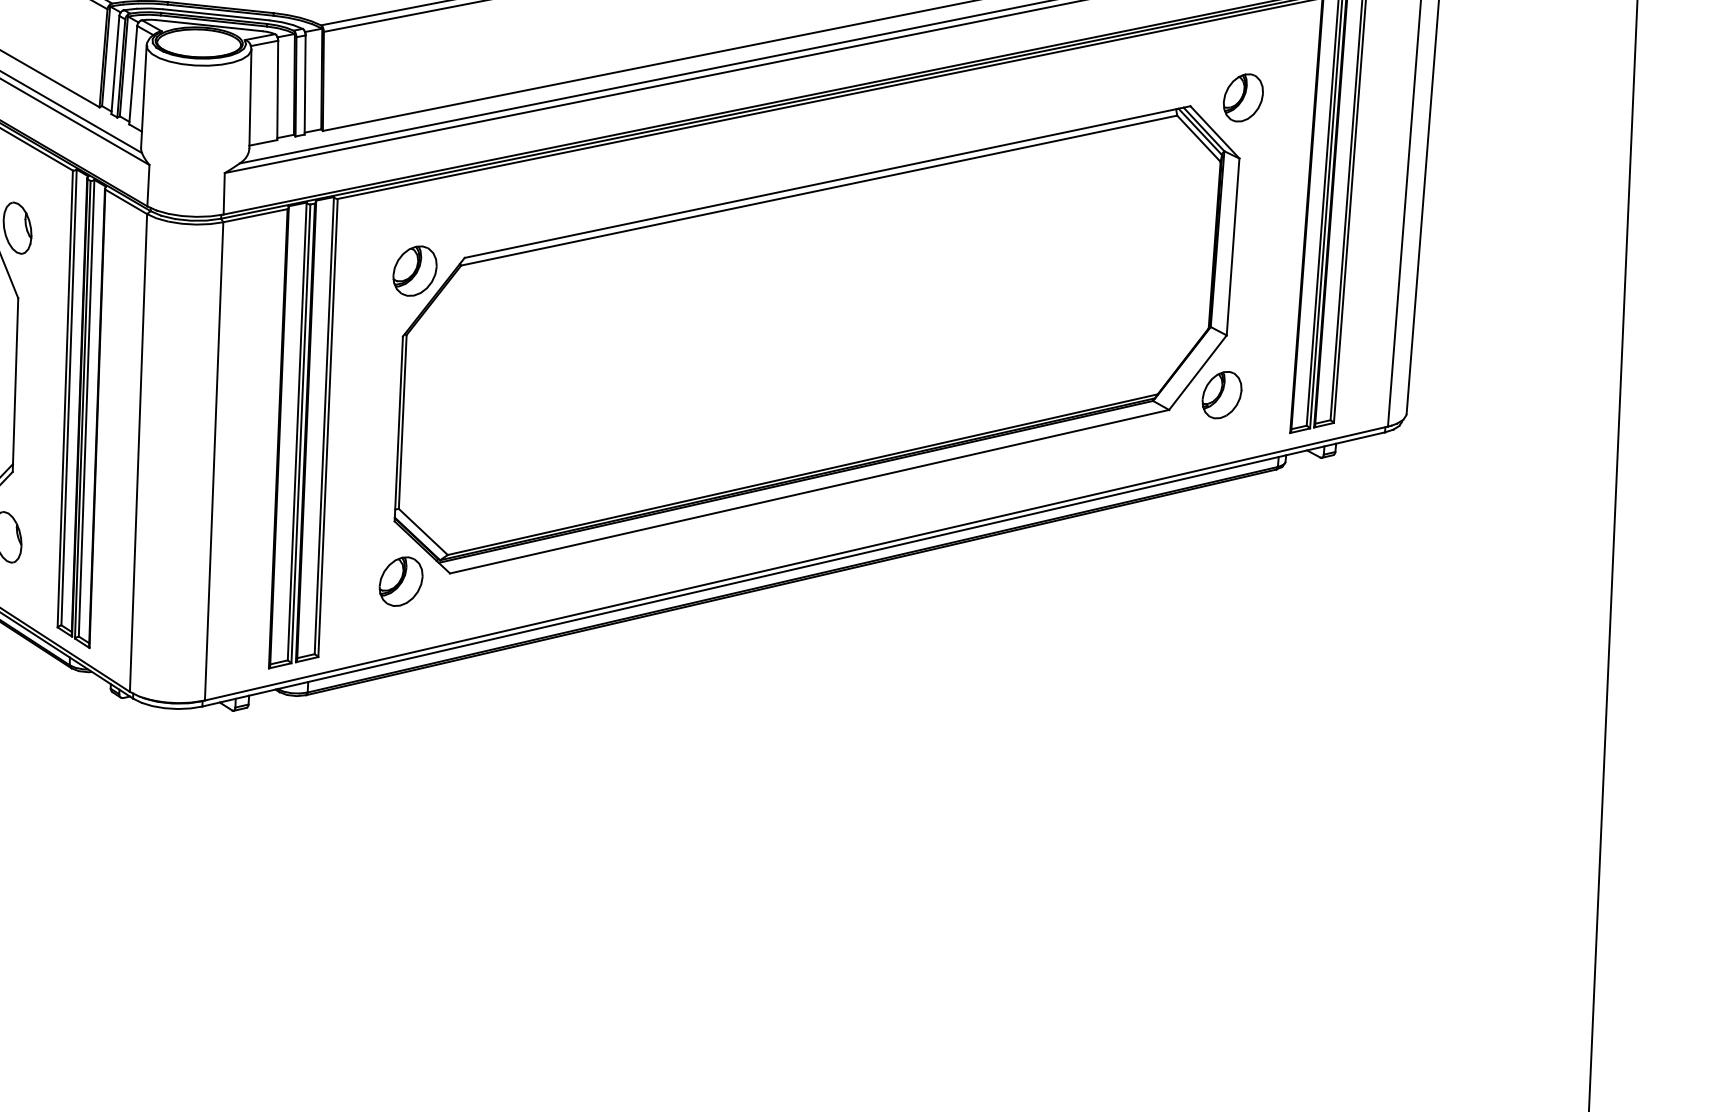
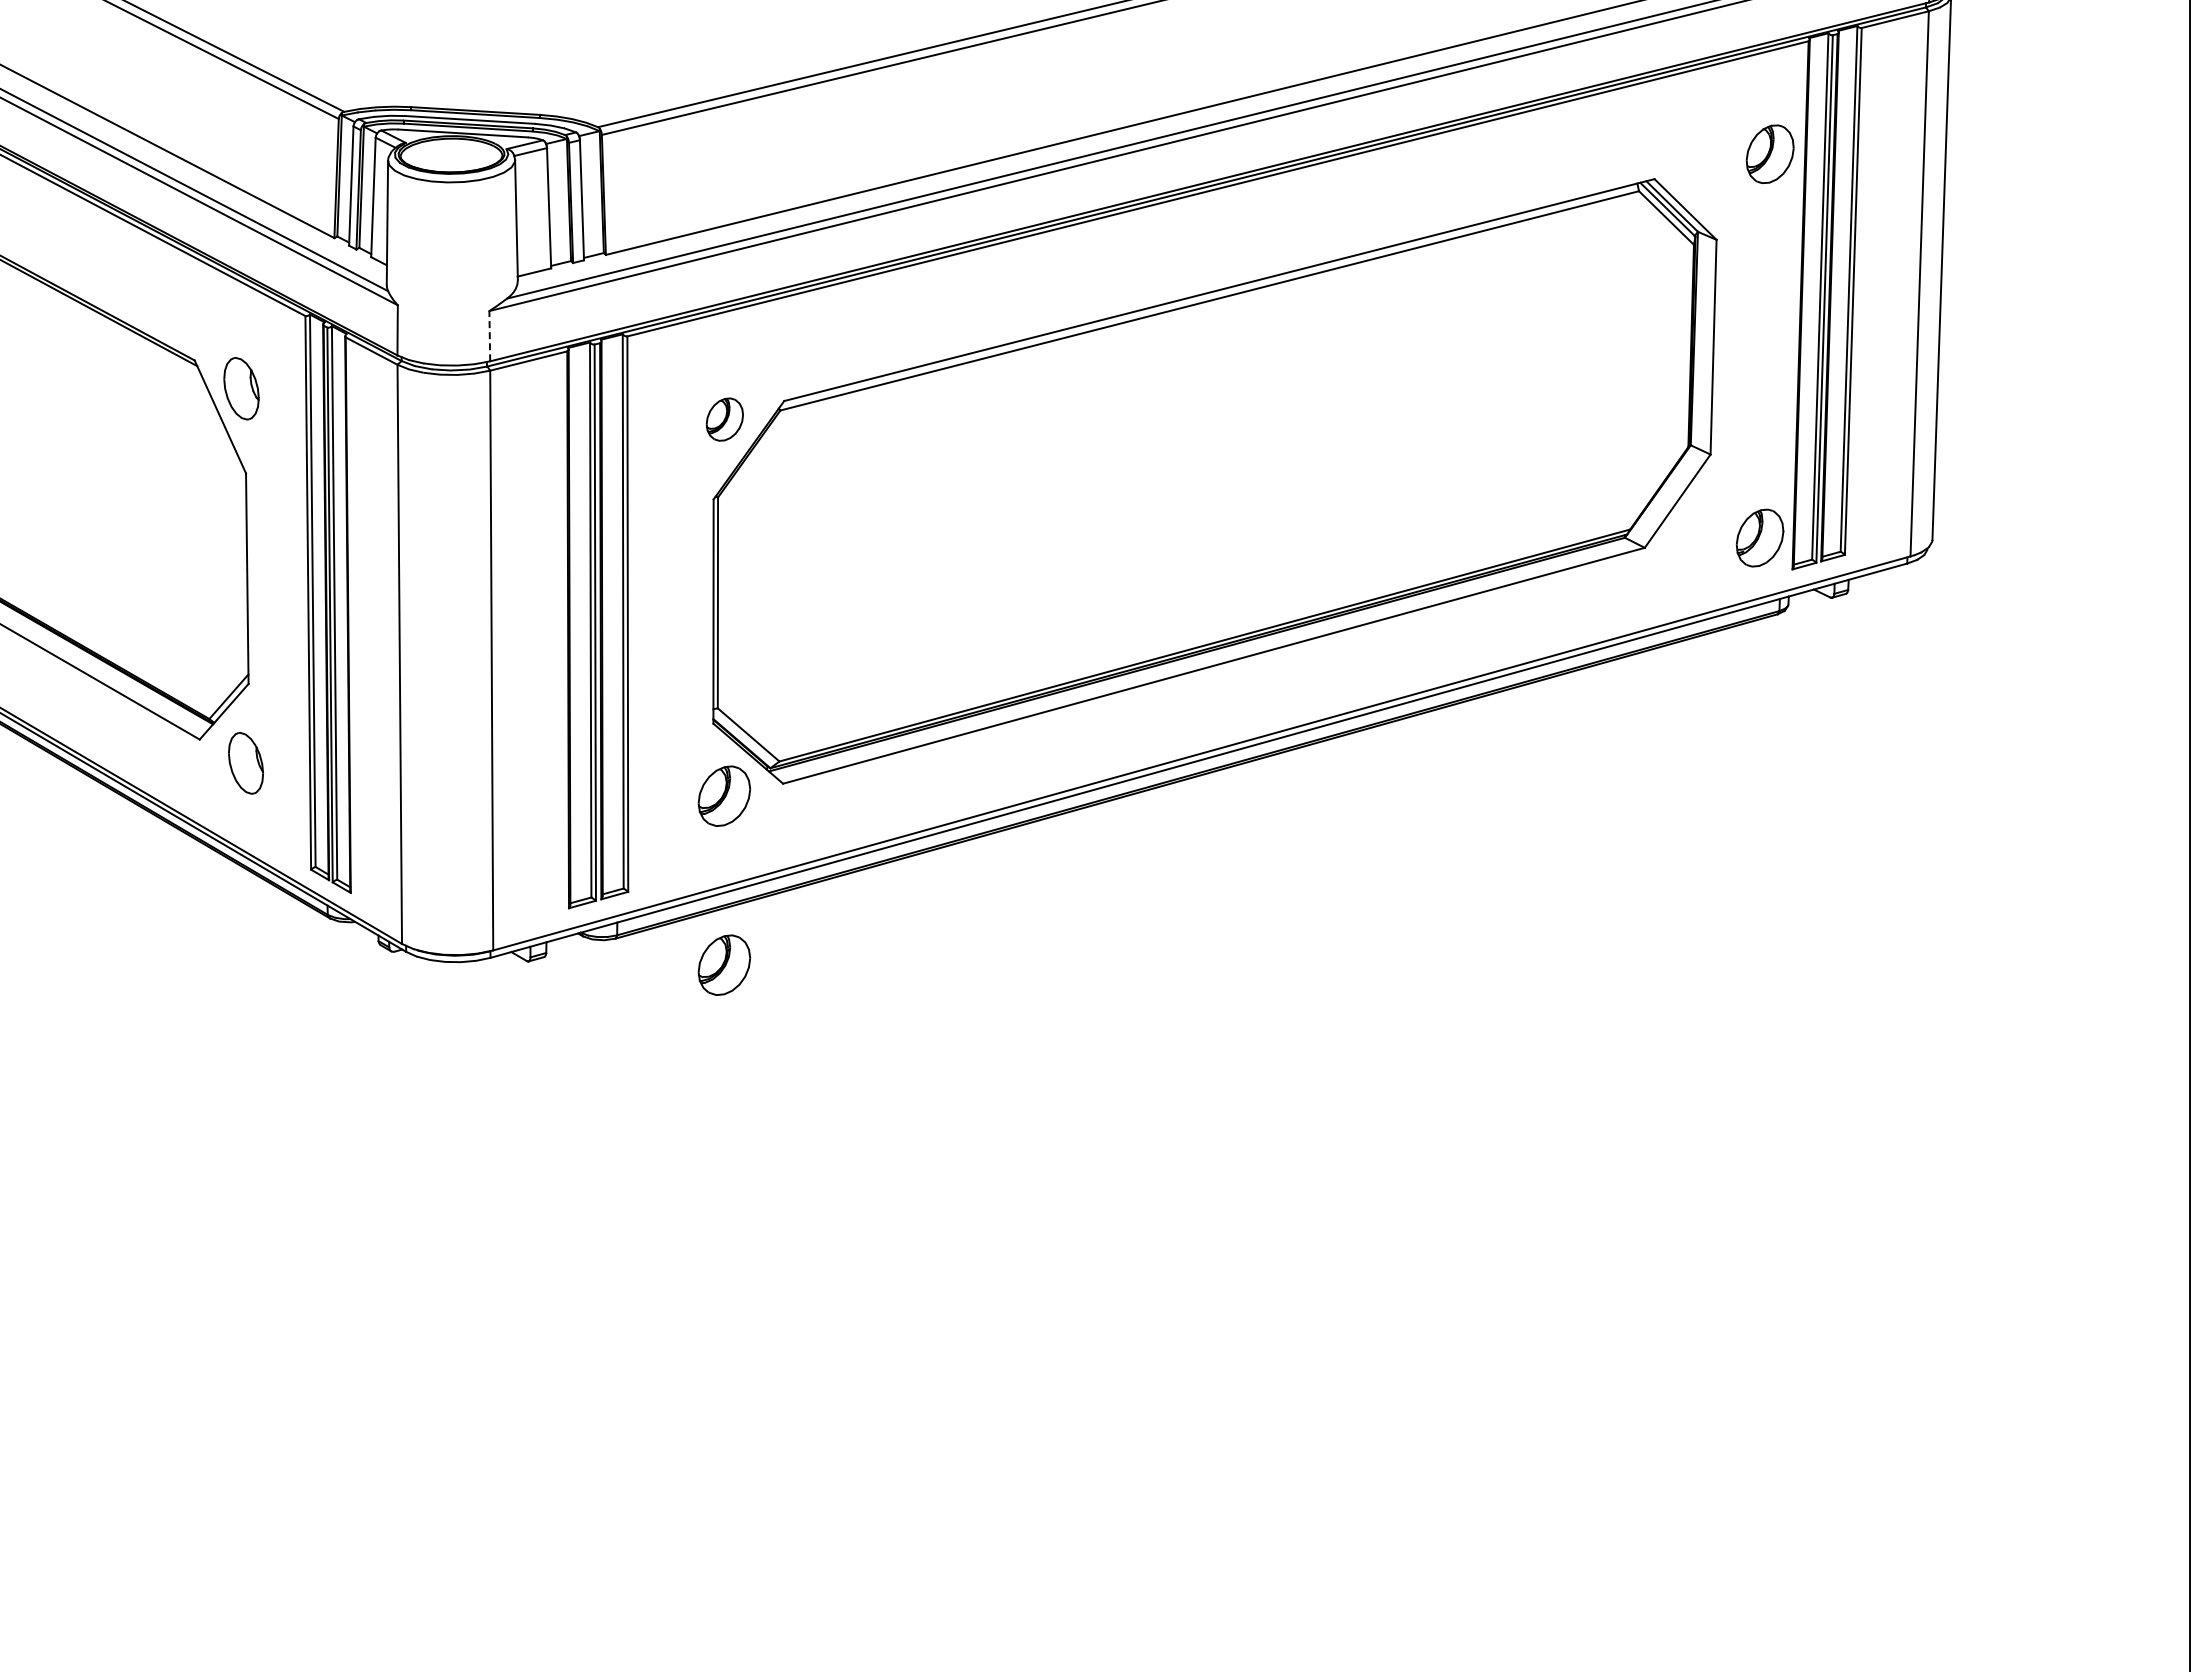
part: (1242, 97) -> (1769, 153), moved
line: (223, 193) -> (489, 335), solid -> dashed
part: (414, 270) -> (724, 419), size x0.7
part: (1221, 394) -> (1759, 537), moved
part: (395, 720) -> (724, 964), added

